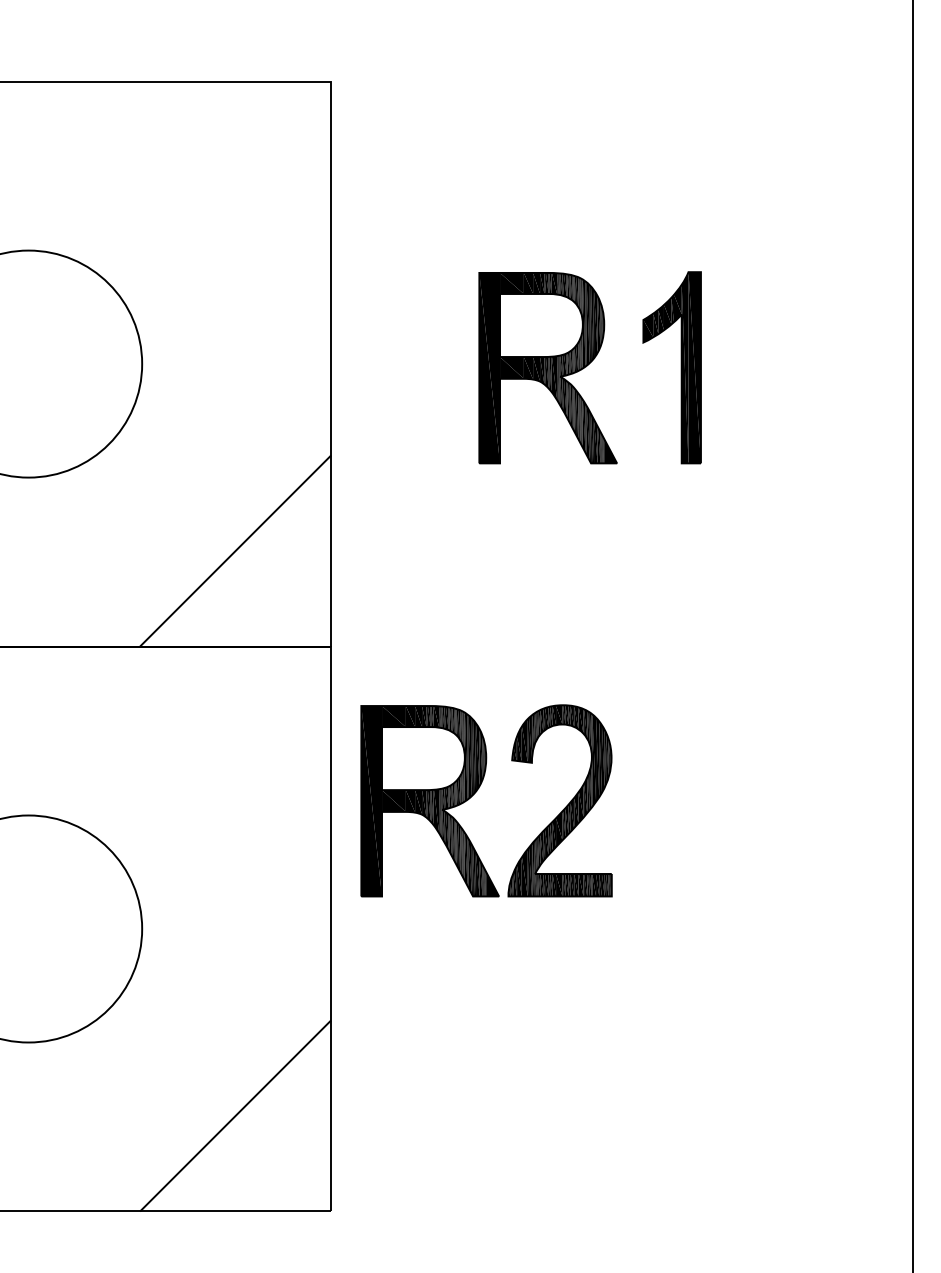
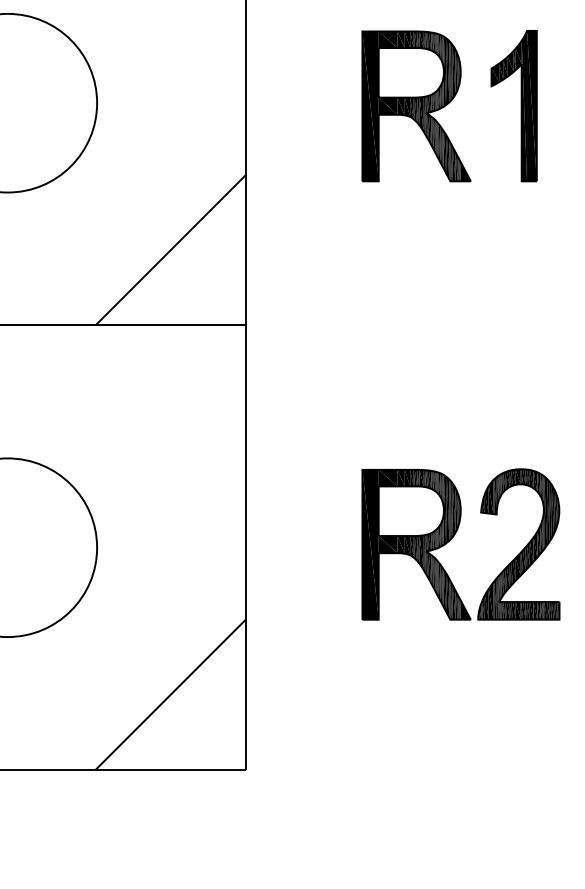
part: (477, 791) -> (453, 537), moved

